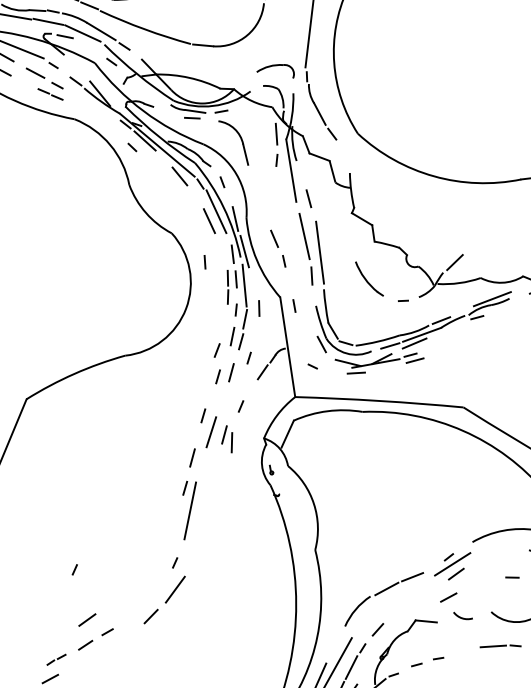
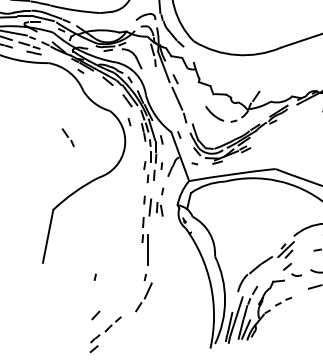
part: (276, 248) -> (67, 137), moved
line: (319, 252) -> (186, 105), removed
line: (73, 567) -> (94, 276), moved
line: (86, 619) -> (95, 315), moved

